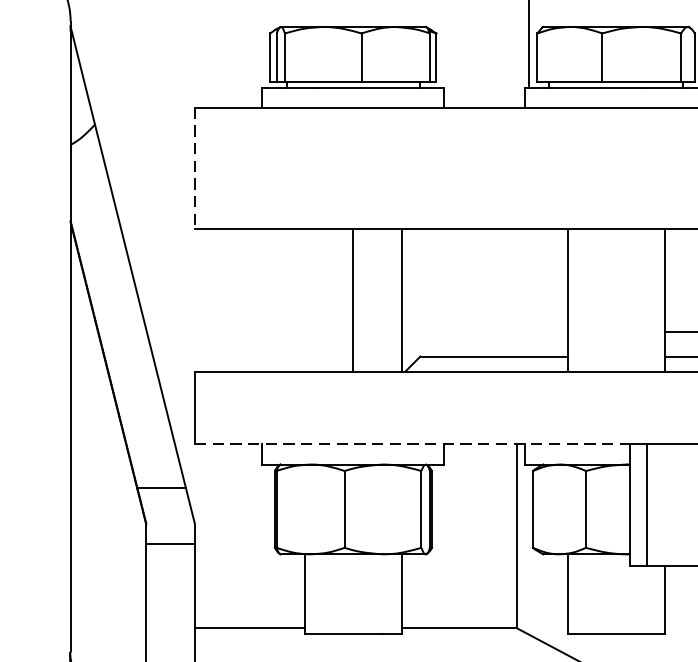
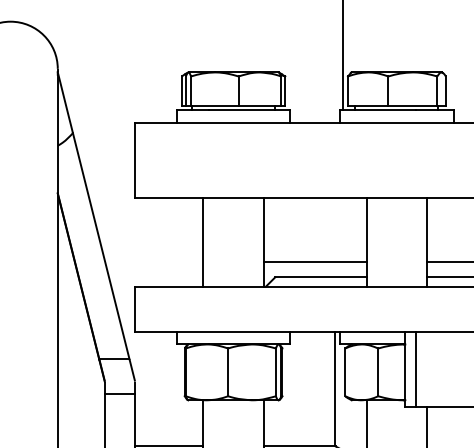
line: (195, 168) -> (135, 160), dashed -> solid
line: (353, 300) -> (203, 242), moved
line: (483, 332) -> (314, 262), added
line: (412, 445) -> (270, 332), dashed -> solid

